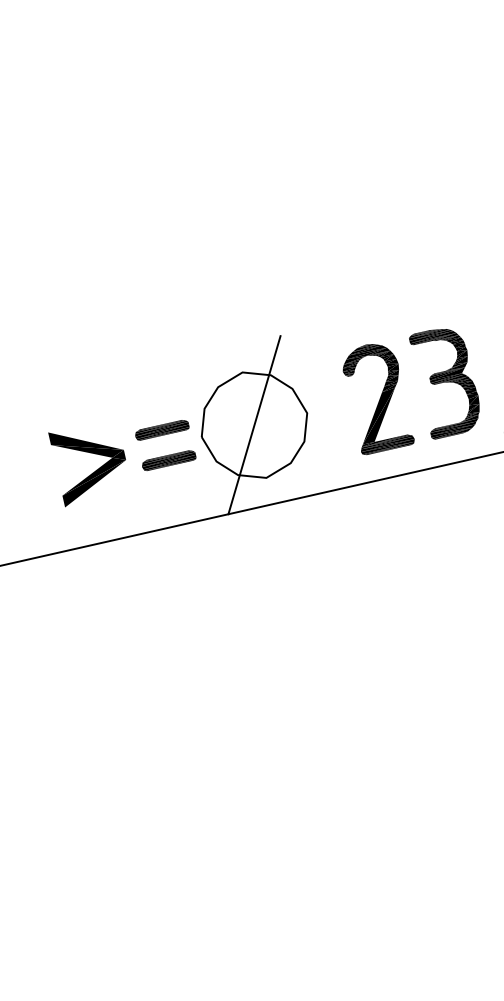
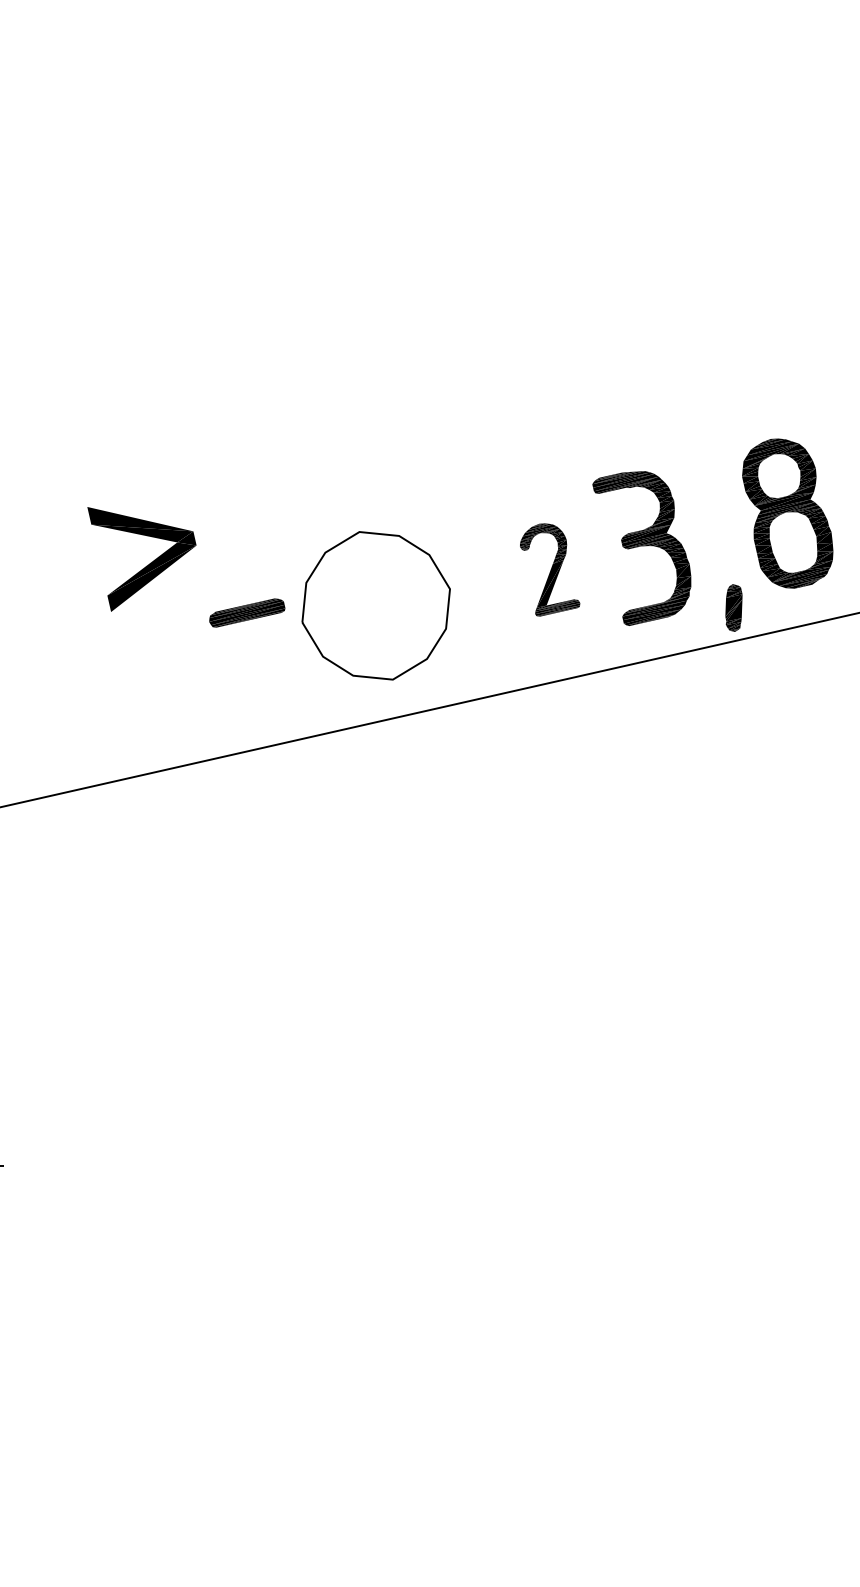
part: (378, 399) -> (549, 569), size x0.6
line: (253, 424) -> (375, 605), removed
part: (168, 460) -> (256, 655), removed
part: (90, 474) -> (146, 565), moved

